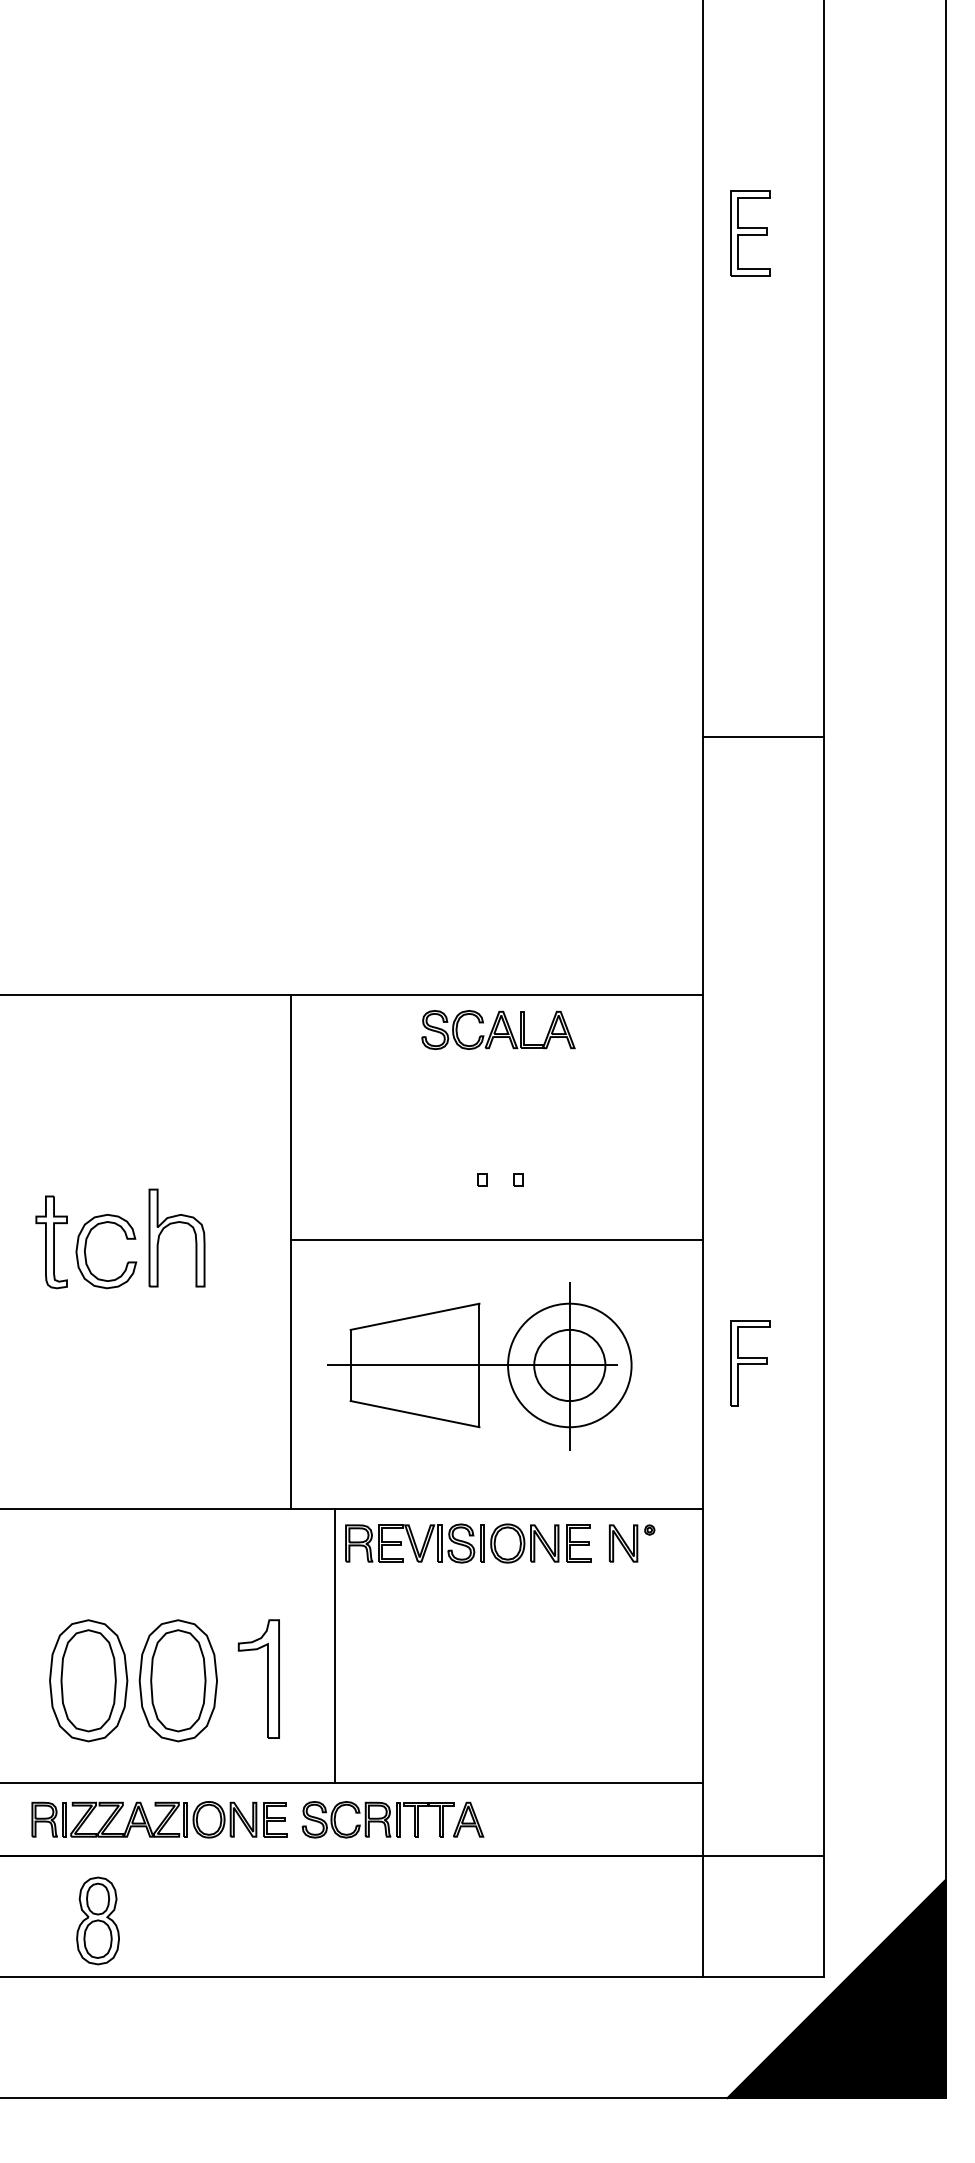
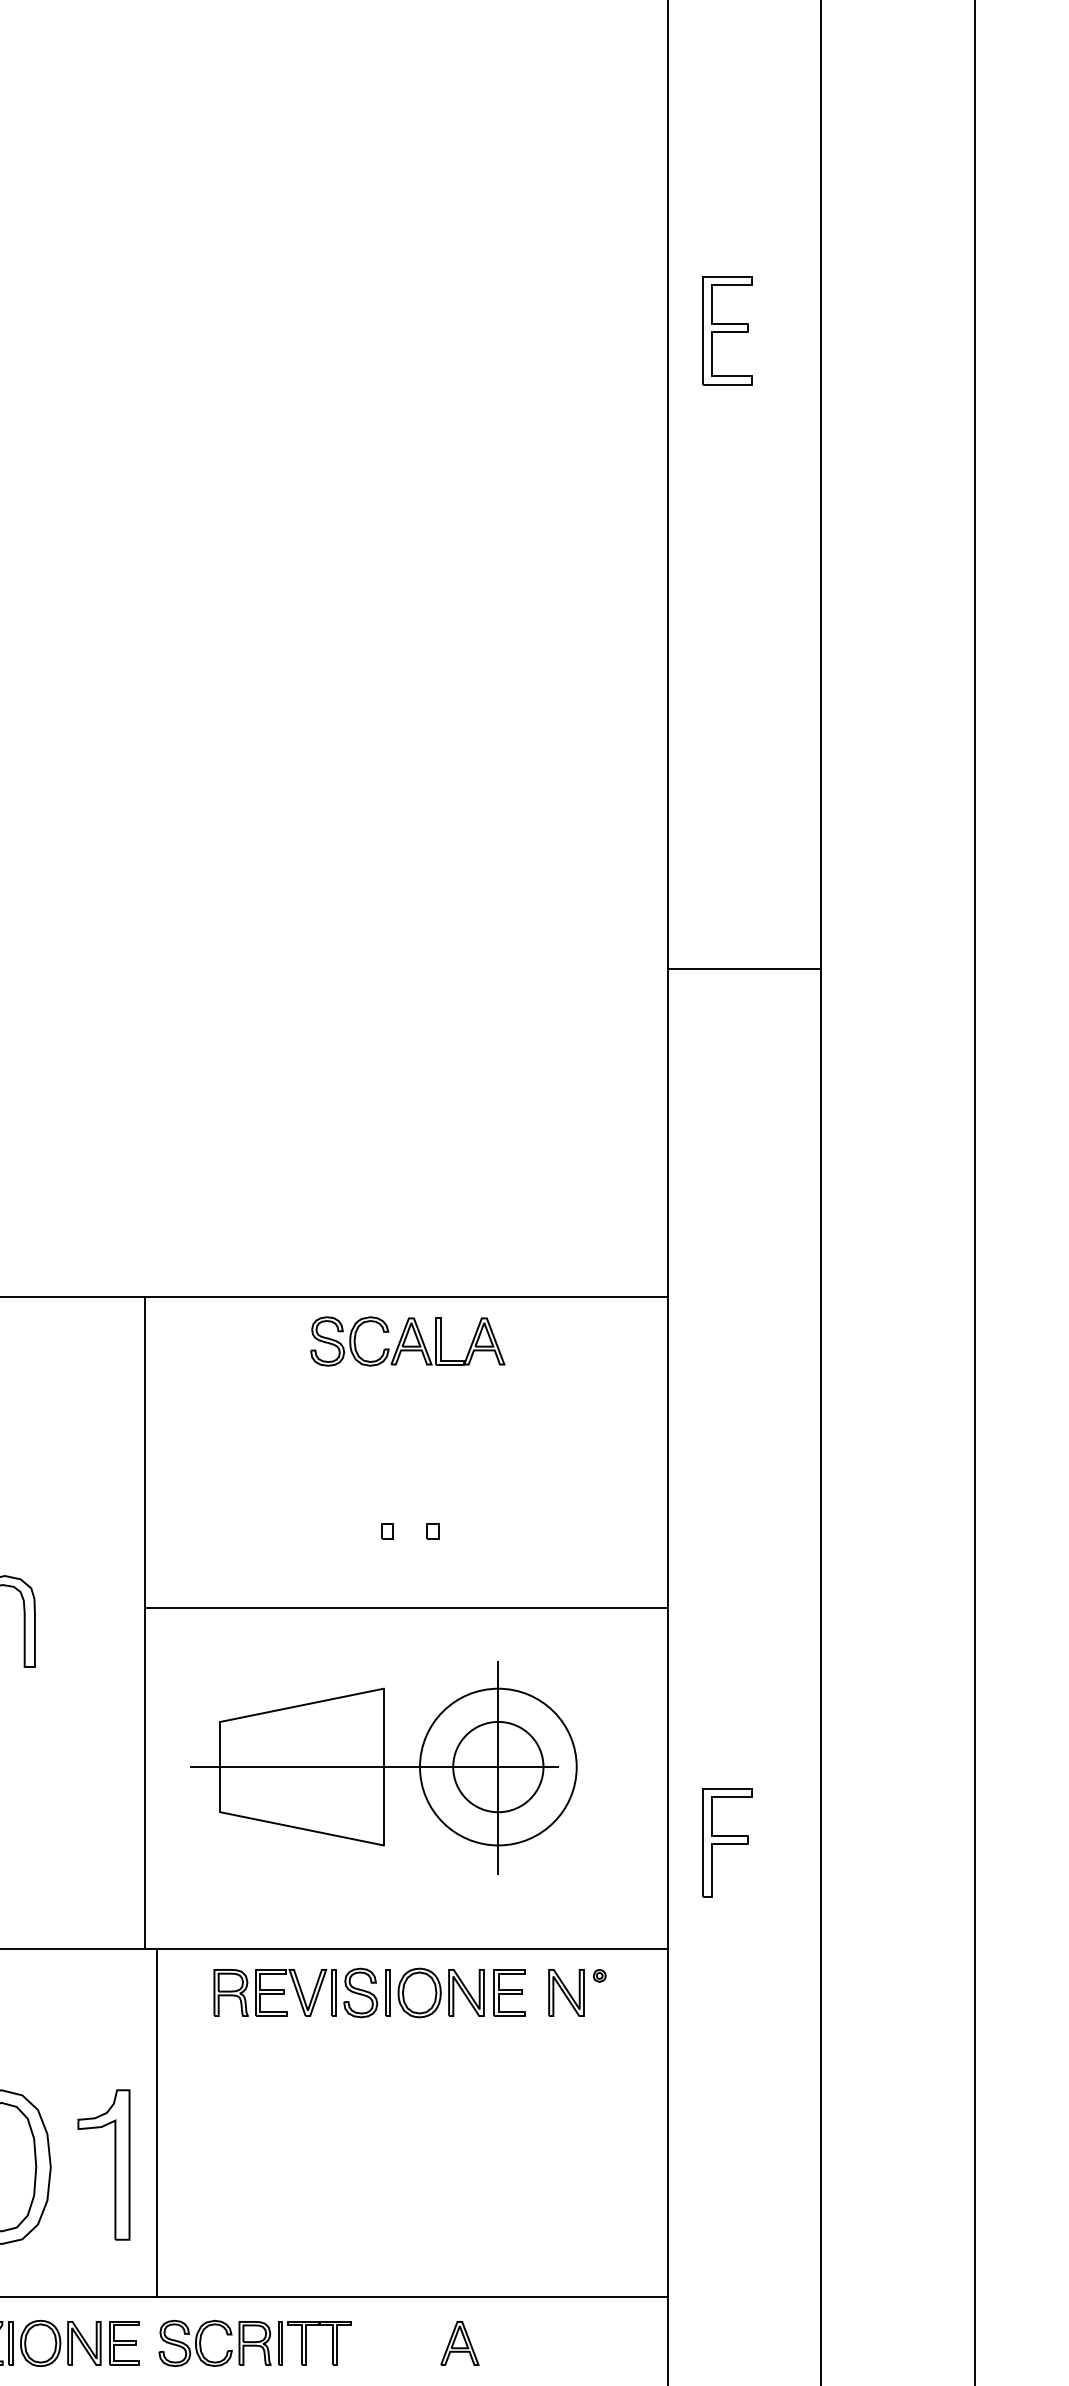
part: (750, 1363) -> (727, 1843), moved
line: (334, 1645) -> (156, 2122), moved
part: (468, 1819) -> (459, 2343), moved

